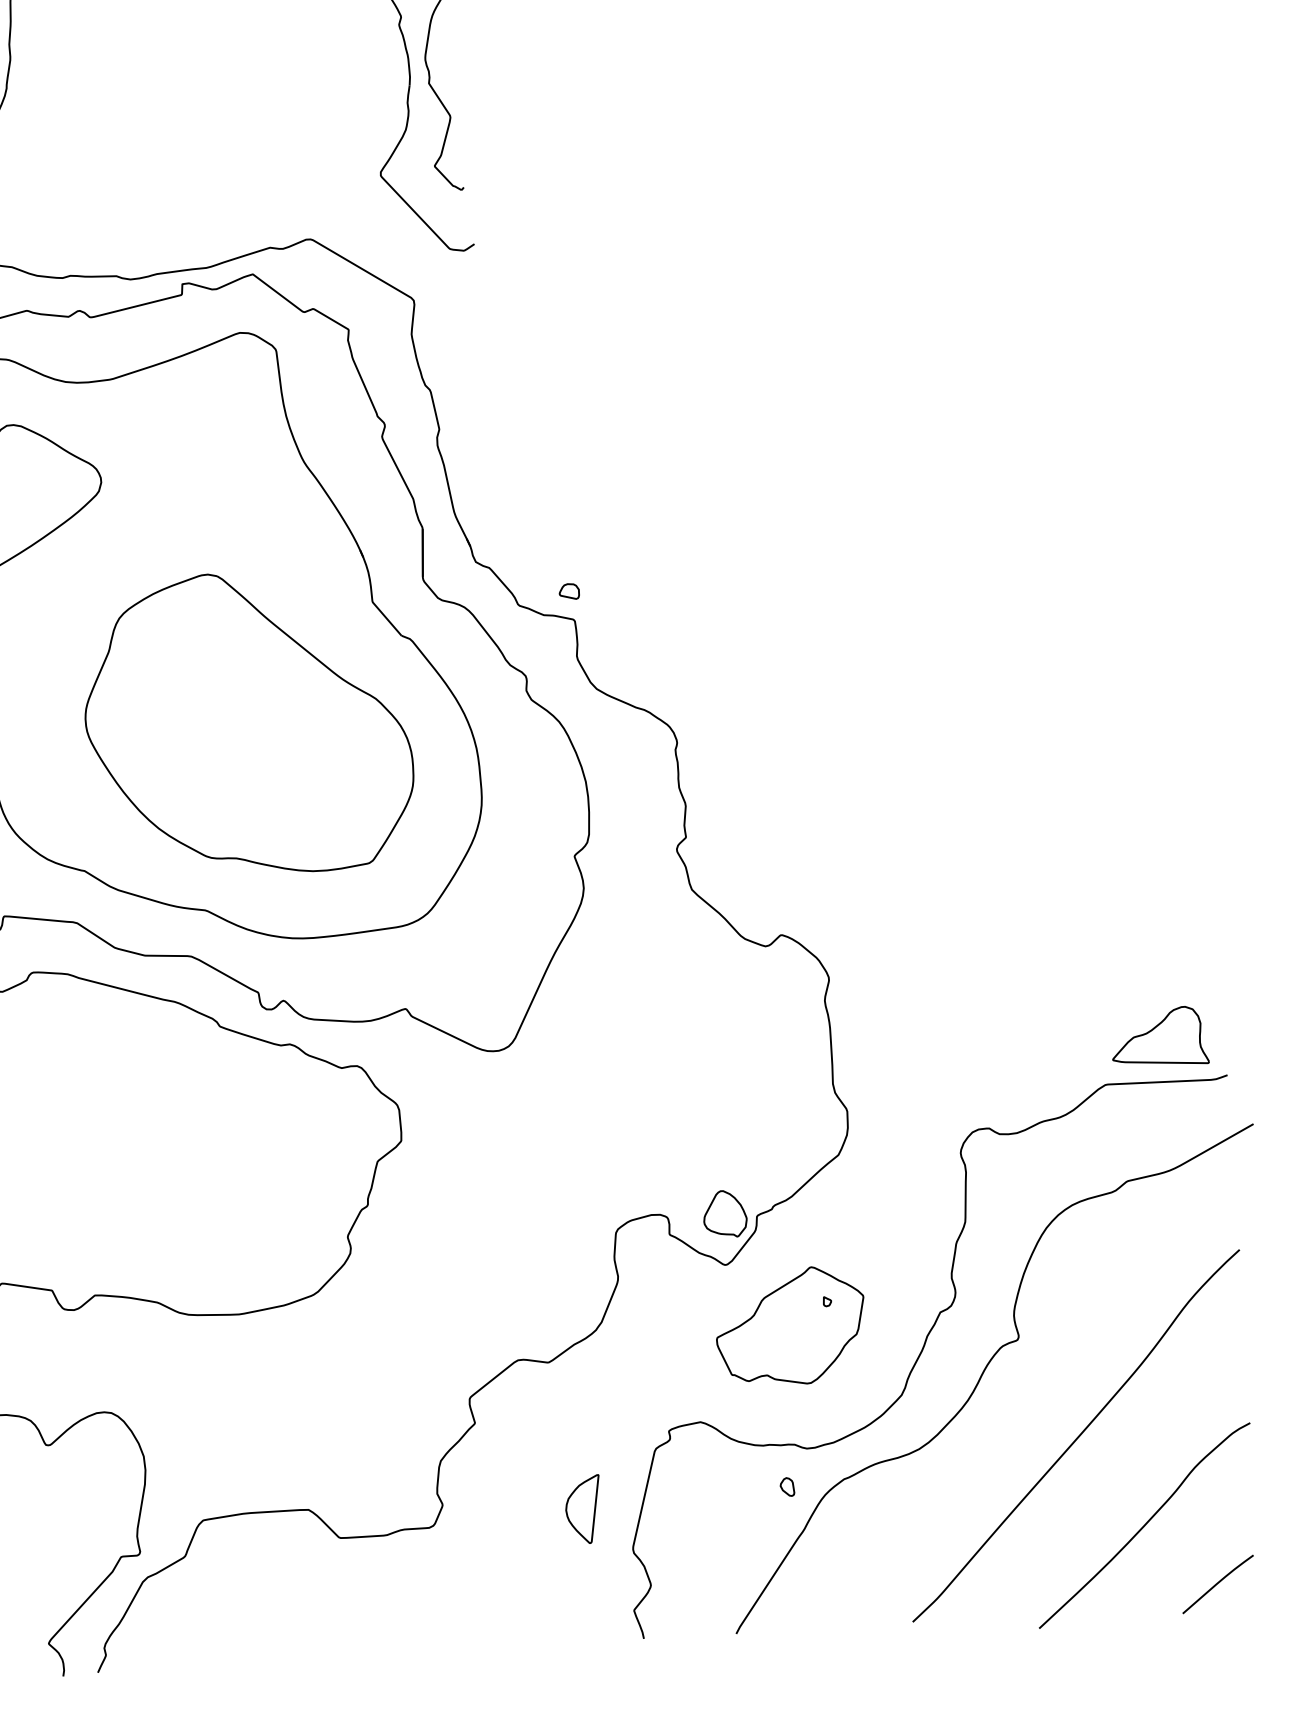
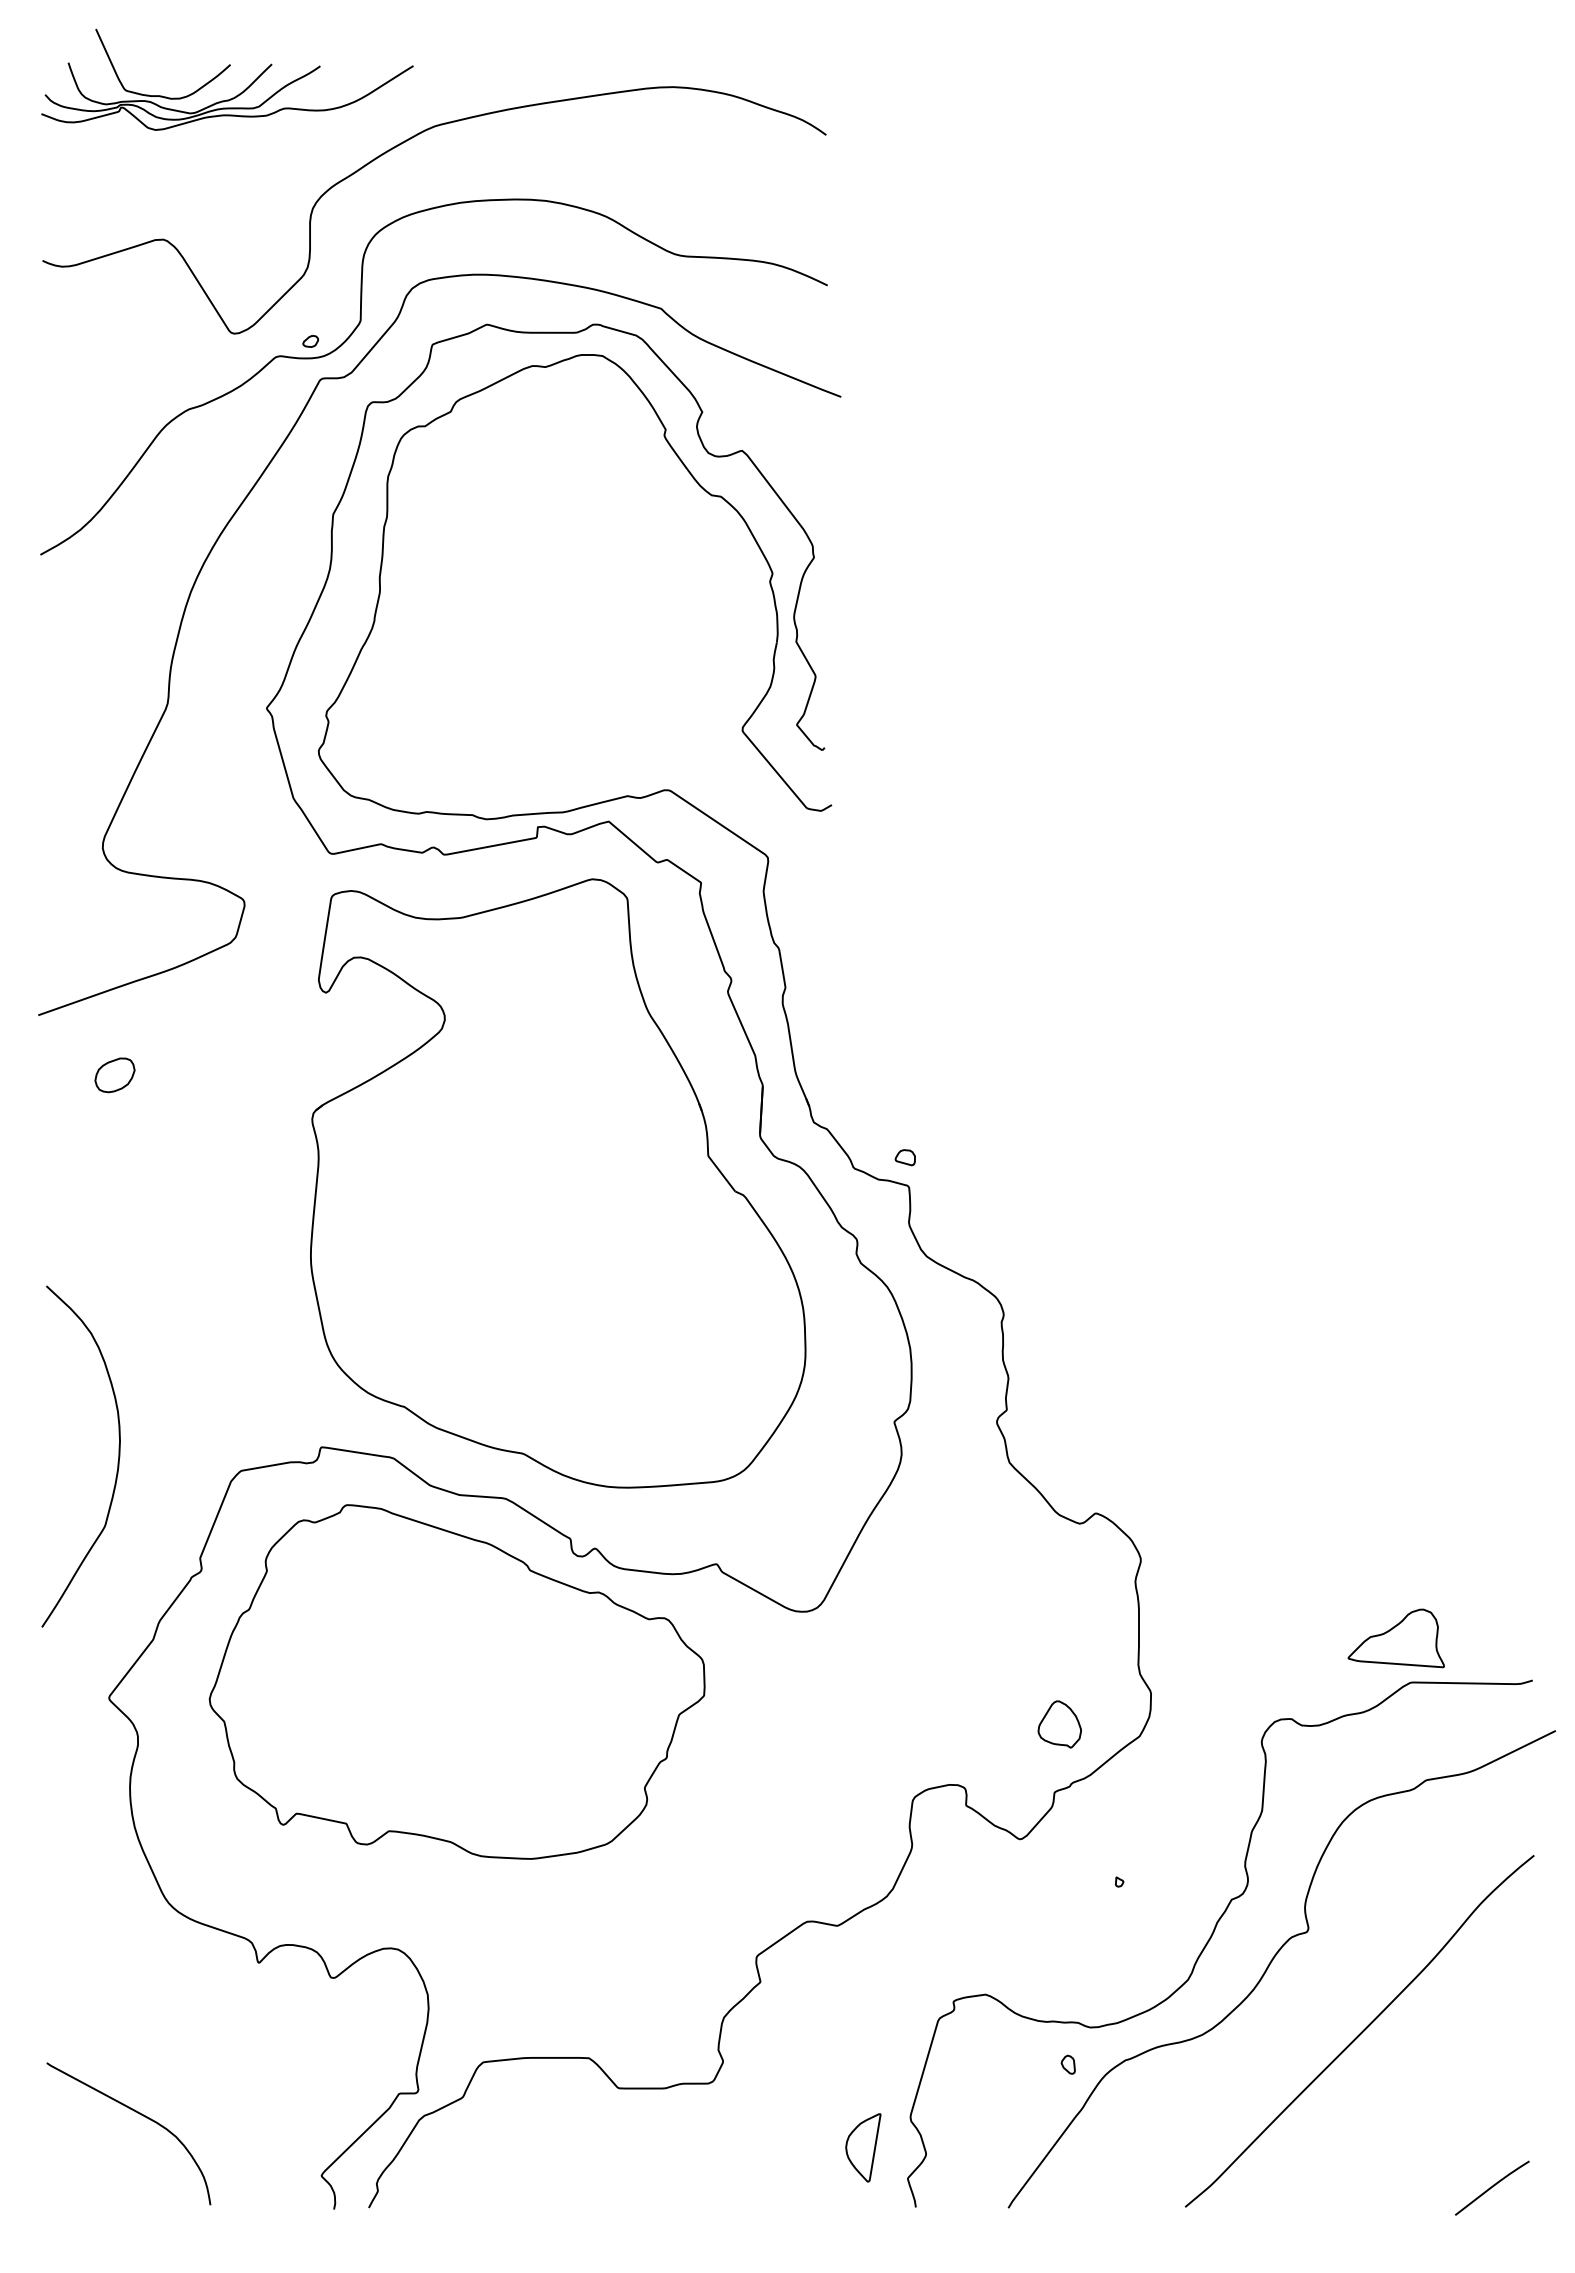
part: (247, 723) -> (576, 1269), removed
part: (1158, 1037) -> (1395, 1638), moved
part: (724, 1214) -> (1059, 1724), moved
part: (790, 1326) -> (1081, 1904), removed
part: (583, 1509) -> (863, 2147), moved
curve: (1144, 1525) -> (1422, 2124), removed

